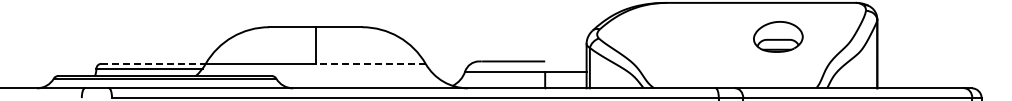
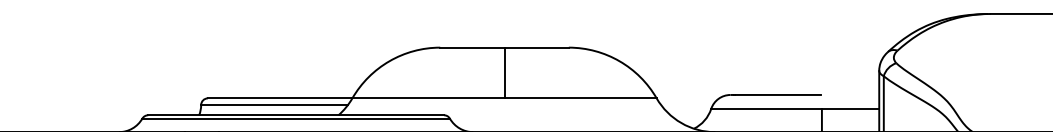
line: (154, 63) -> (281, 97), dashed -> solid
line: (370, 63) -> (580, 97), dashed -> solid

